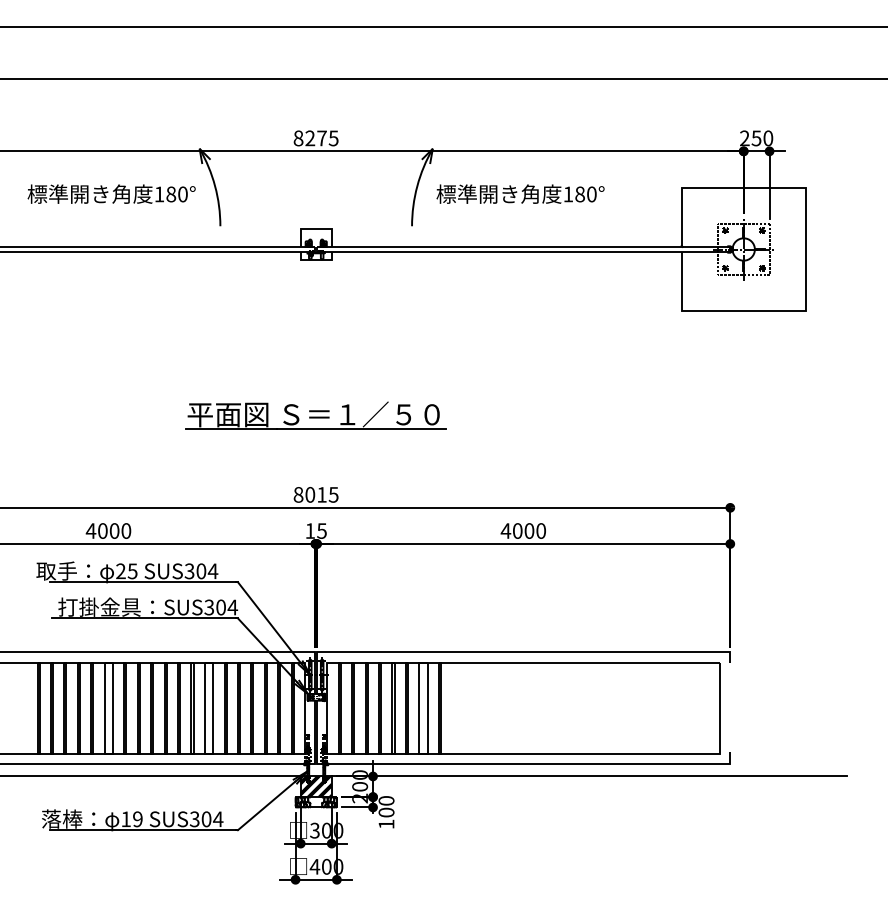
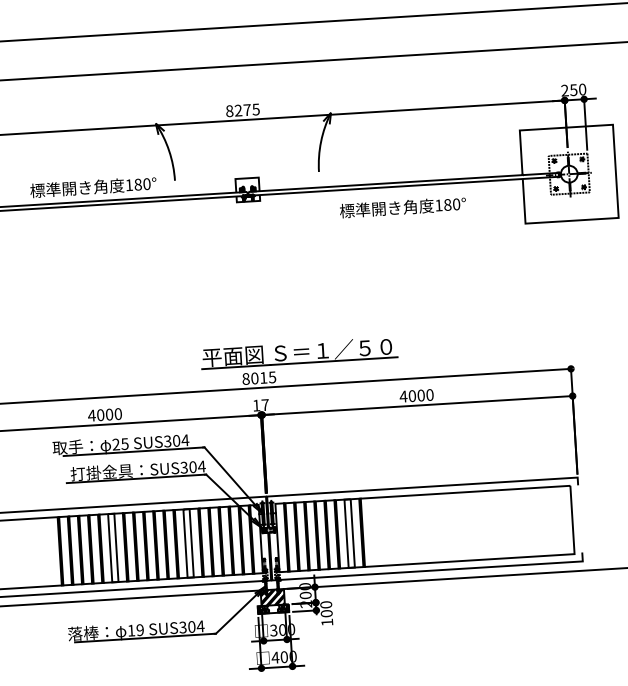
text: (111, 193) -> (93, 186), moved
text: (520, 193) -> (402, 207), moved
part: (315, 415) -> (298, 352), moved
text: (321, 530) -> (264, 404), 15 -> 17

